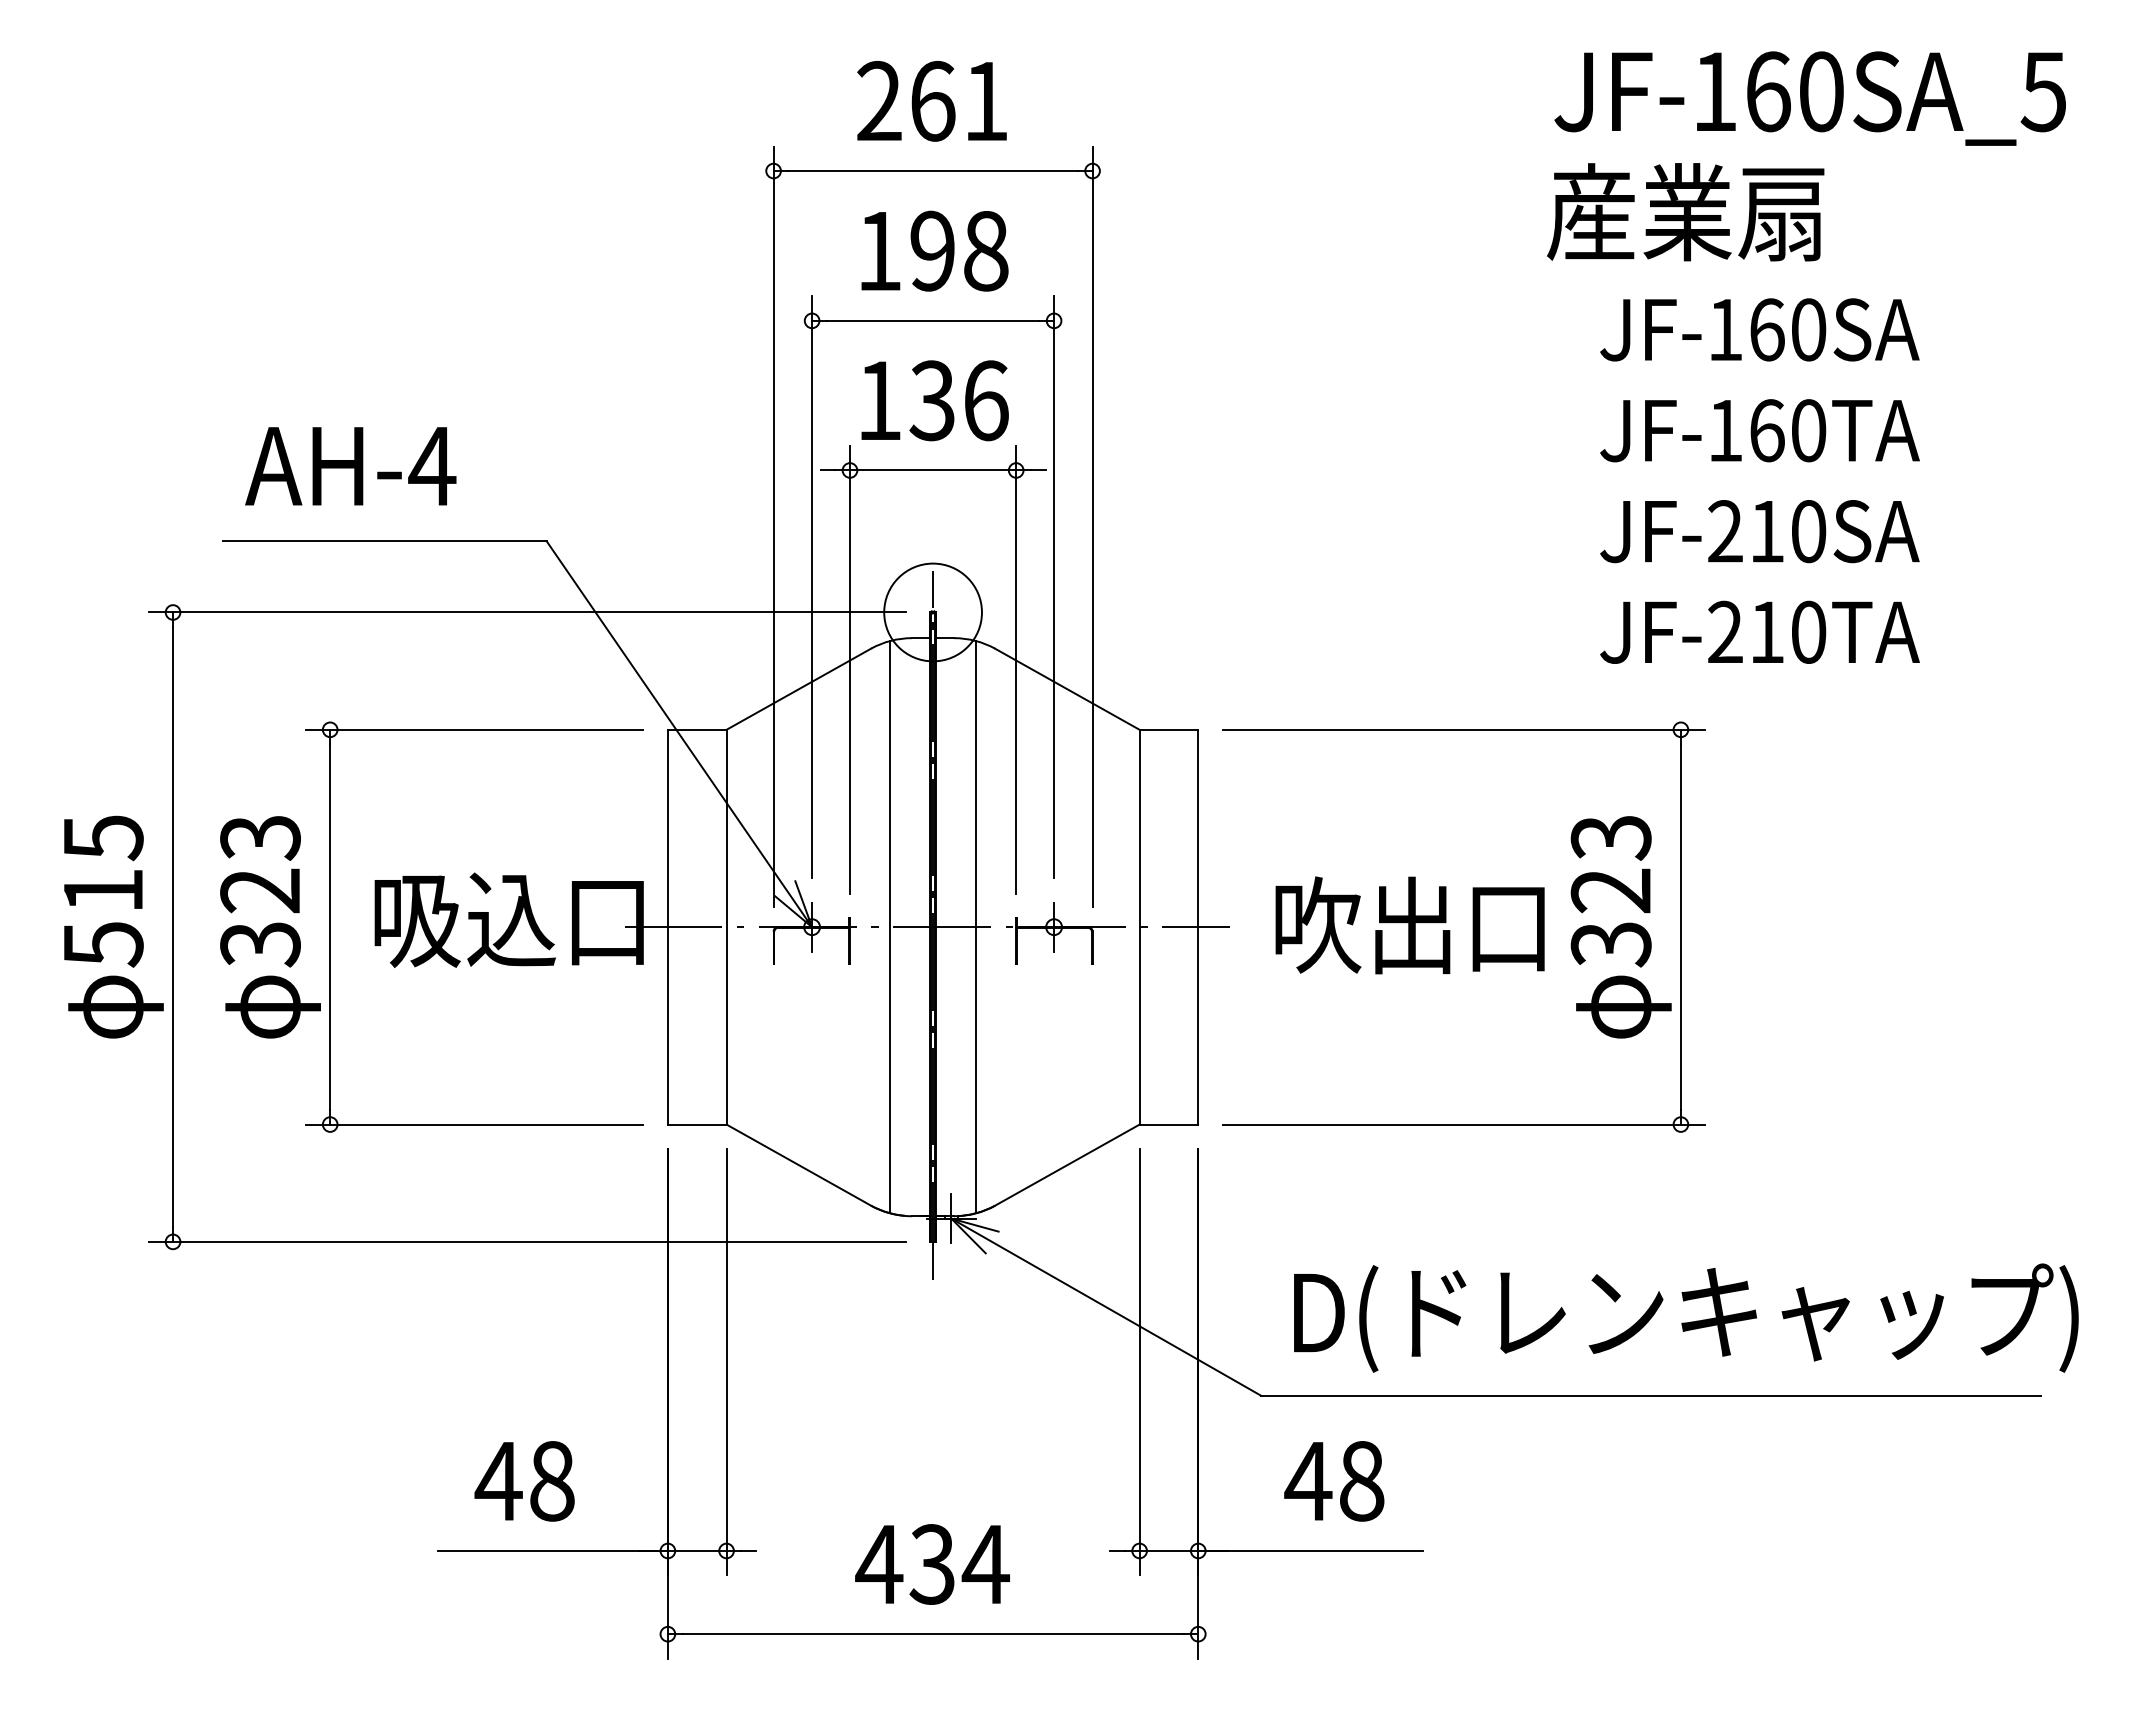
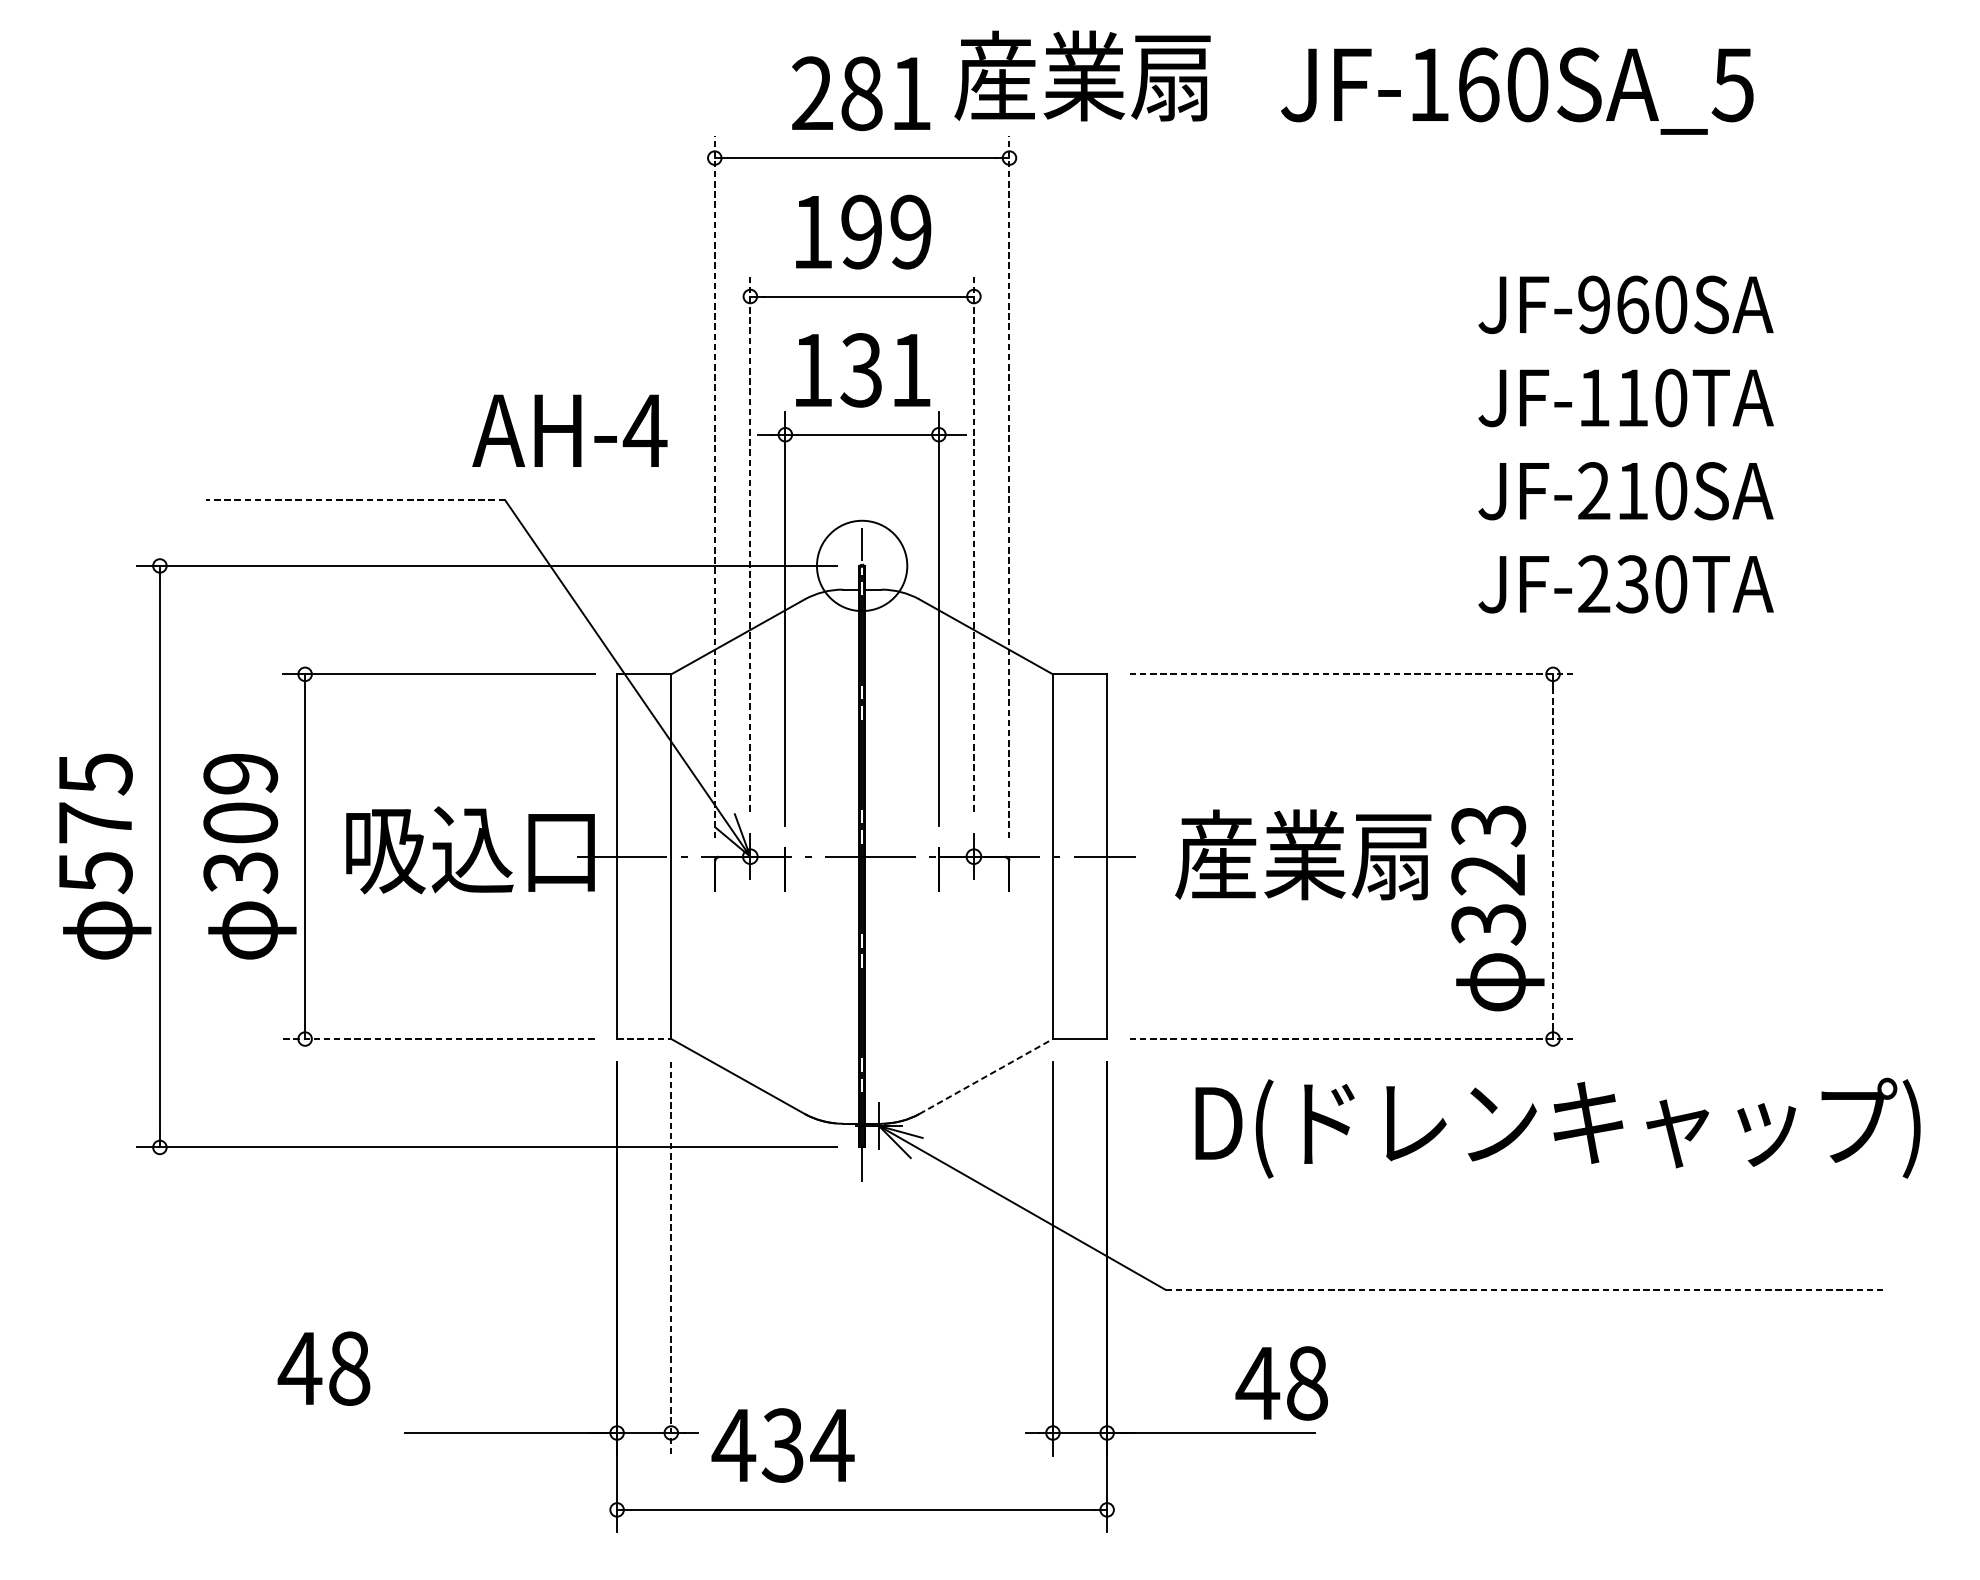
text: (1809, 98) -> (1516, 91), moved
text: (932, 101) -> (861, 93), 261 -> 281
text: (1685, 212) -> (1082, 76), moved
text: (986, 250) -> (911, 231), 198 -> 199
text: (1725, 329) -> (1594, 304), JF-160SA -> JF-960SA
text: (986, 400) -> (911, 370), 136 -> 131
text: (1767, 430) -> (1633, 397), JF-160TA -> JF-110TA
text: (350, 466) -> (569, 431), moved
line: (773, 526) -> (714, 486), solid -> dashed
line: (1092, 526) -> (1009, 486), solid -> dashed
line: (384, 541) -> (355, 500), solid -> dashed
line: (812, 587) -> (750, 542), solid -> dashed
line: (1054, 587) -> (974, 542), solid -> dashed
text: (1766, 631) -> (1632, 583), JF-210TA -> JF-230TA
line: (1464, 729) -> (1353, 674), solid -> dashed
text: (260, 864) -> (240, 798), 323 -> 309
text: (103, 890) -> (95, 822), 515 -> 575
text: (1410, 925) -> (1303, 855), 吹出口 -> 産業扇
line: (890, 926) -> (822, 856), removed
line: (975, 926) -> (901, 856), removed
text: (1620, 927) -> (1497, 908), moved
line: (1680, 927) -> (1552, 856), solid -> dashed
line: (474, 1124) -> (438, 1038), solid -> dashed
line: (697, 1124) -> (644, 1038), solid -> dashed
line: (1464, 1124) -> (1353, 1038), solid -> dashed
line: (1067, 1165) -> (986, 1076), solid -> dashed
text: (1686, 1317) -> (1558, 1127), moved
line: (726, 1362) -> (671, 1258), solid -> dashed
line: (1651, 1395) -> (1525, 1289), solid -> dashed
text: (524, 1481) -> (323, 1368), moved
text: (1334, 1481) -> (1281, 1383), moved
text: (932, 1564) -> (783, 1445), moved

